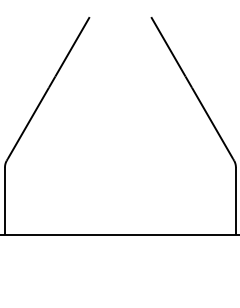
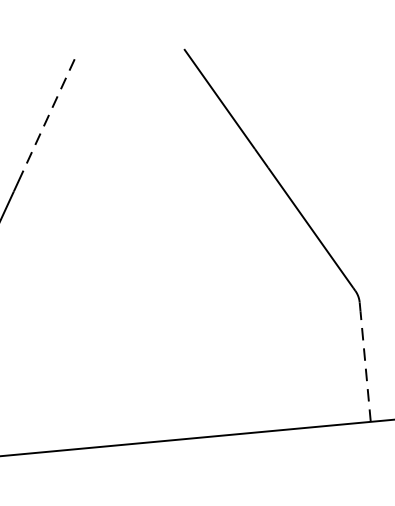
line: (72, 47) -> (49, 116), solid -> dashed
line: (235, 202) -> (364, 365), solid -> dashed

